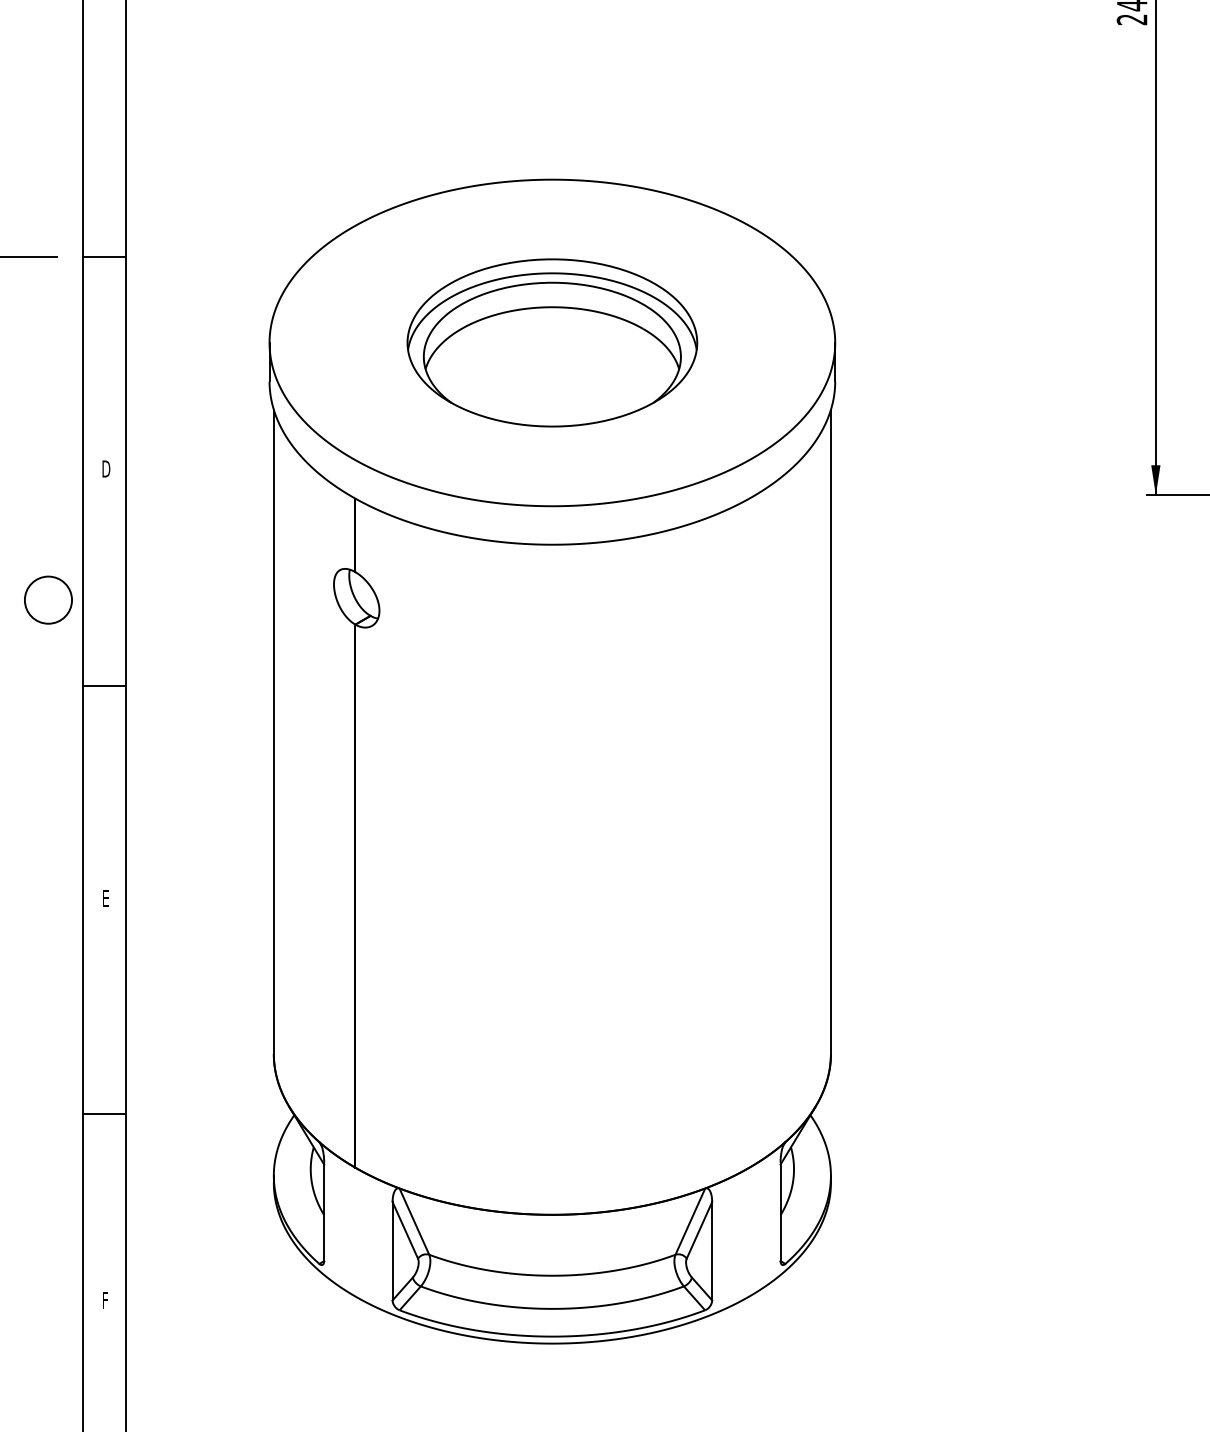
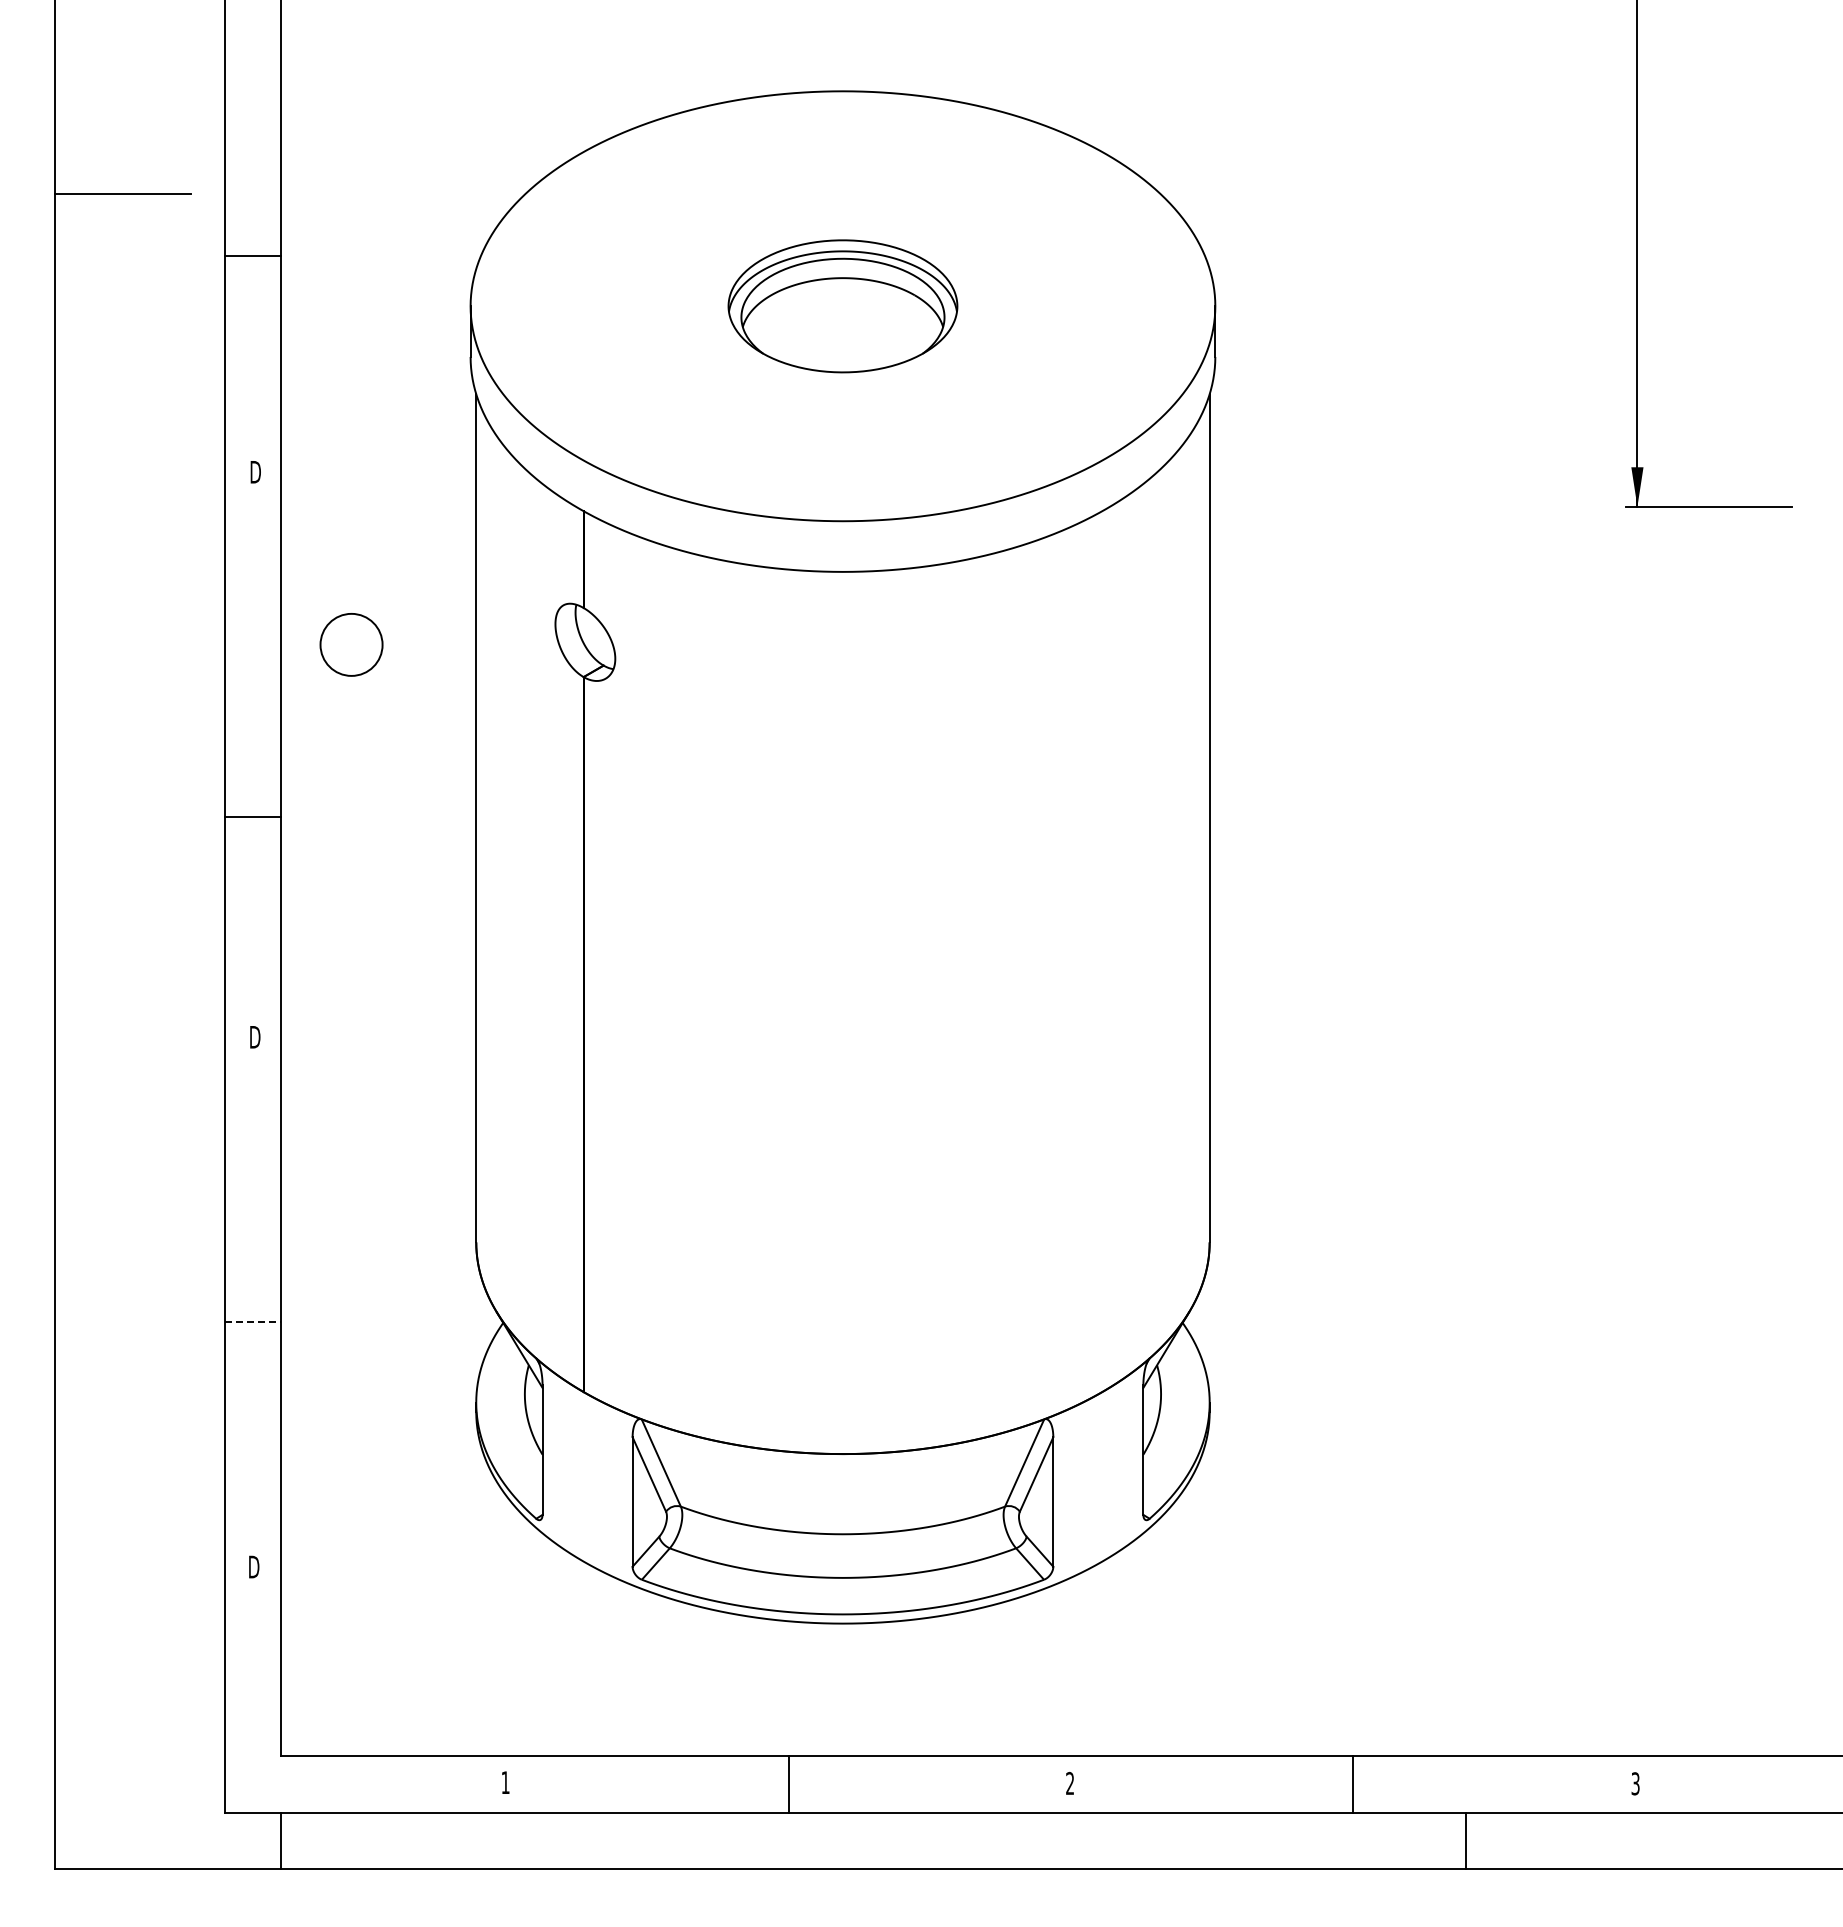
line: (103, 257) -> (252, 255), moved
part: (552, 343) -> (842, 306), size x0.6
circle: (48, 599) -> (351, 644), moved
line: (103, 685) -> (252, 816), moved
text: (106, 898) -> (255, 1037), E -> D
line: (104, 1114) -> (253, 1321), solid -> dashed
text: (105, 1300) -> (254, 1566), F -> D

